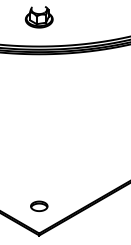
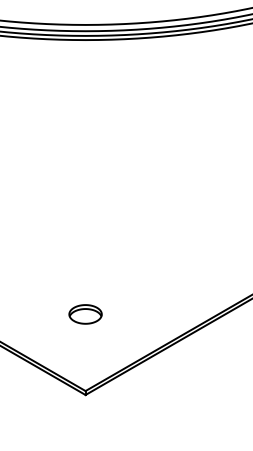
part: (39, 205) -> (86, 312), moved

